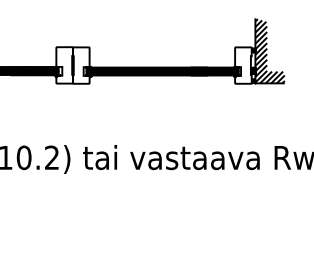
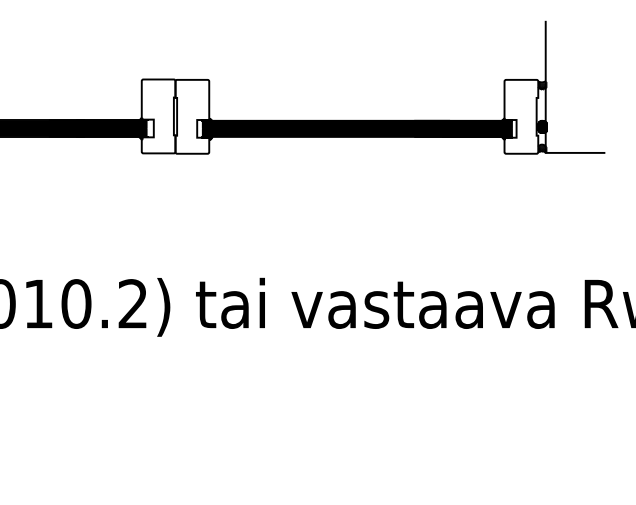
hatch: (269, 51) -> (574, 88), removed

